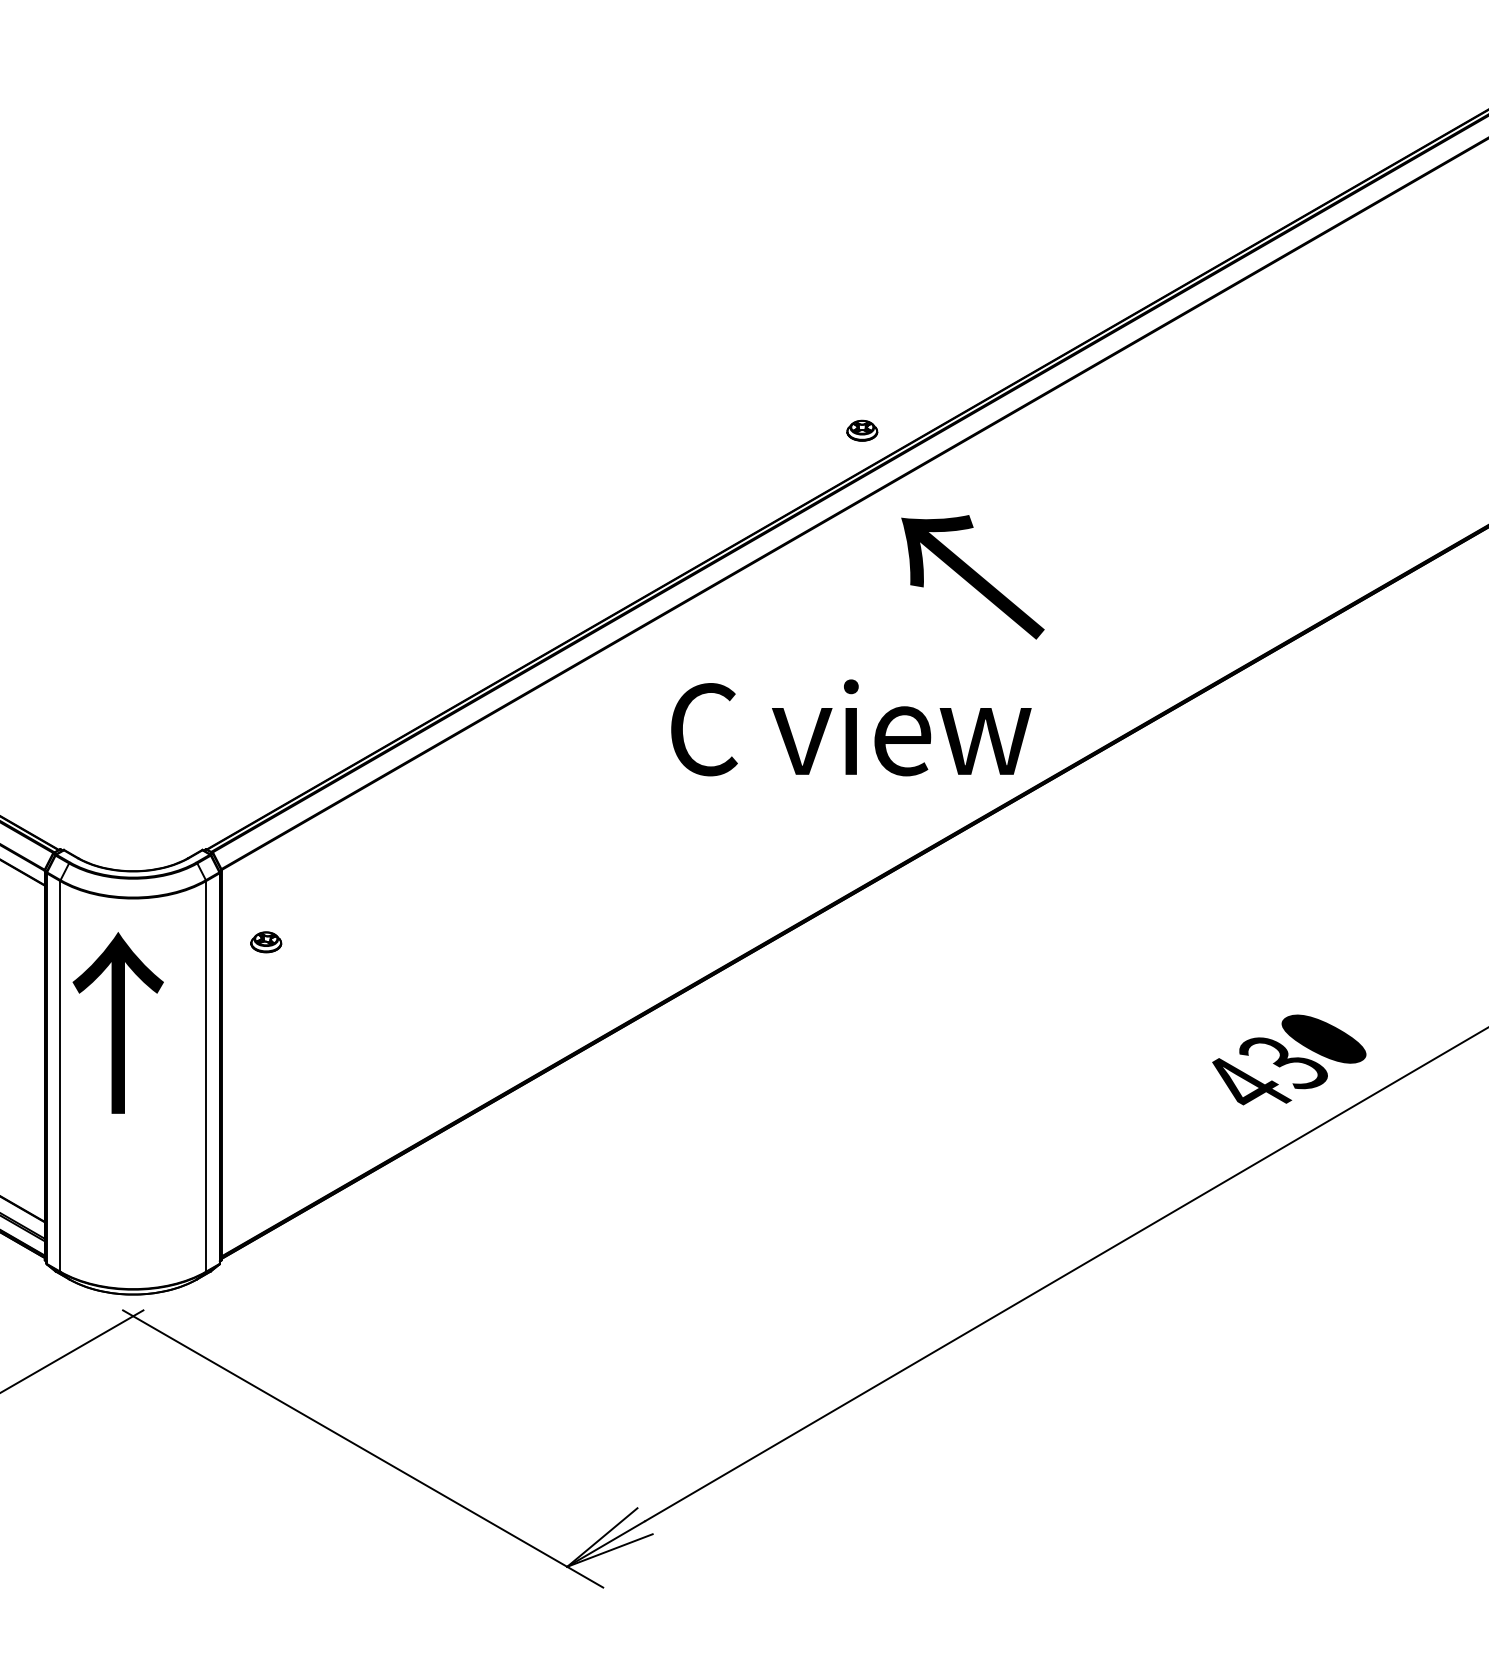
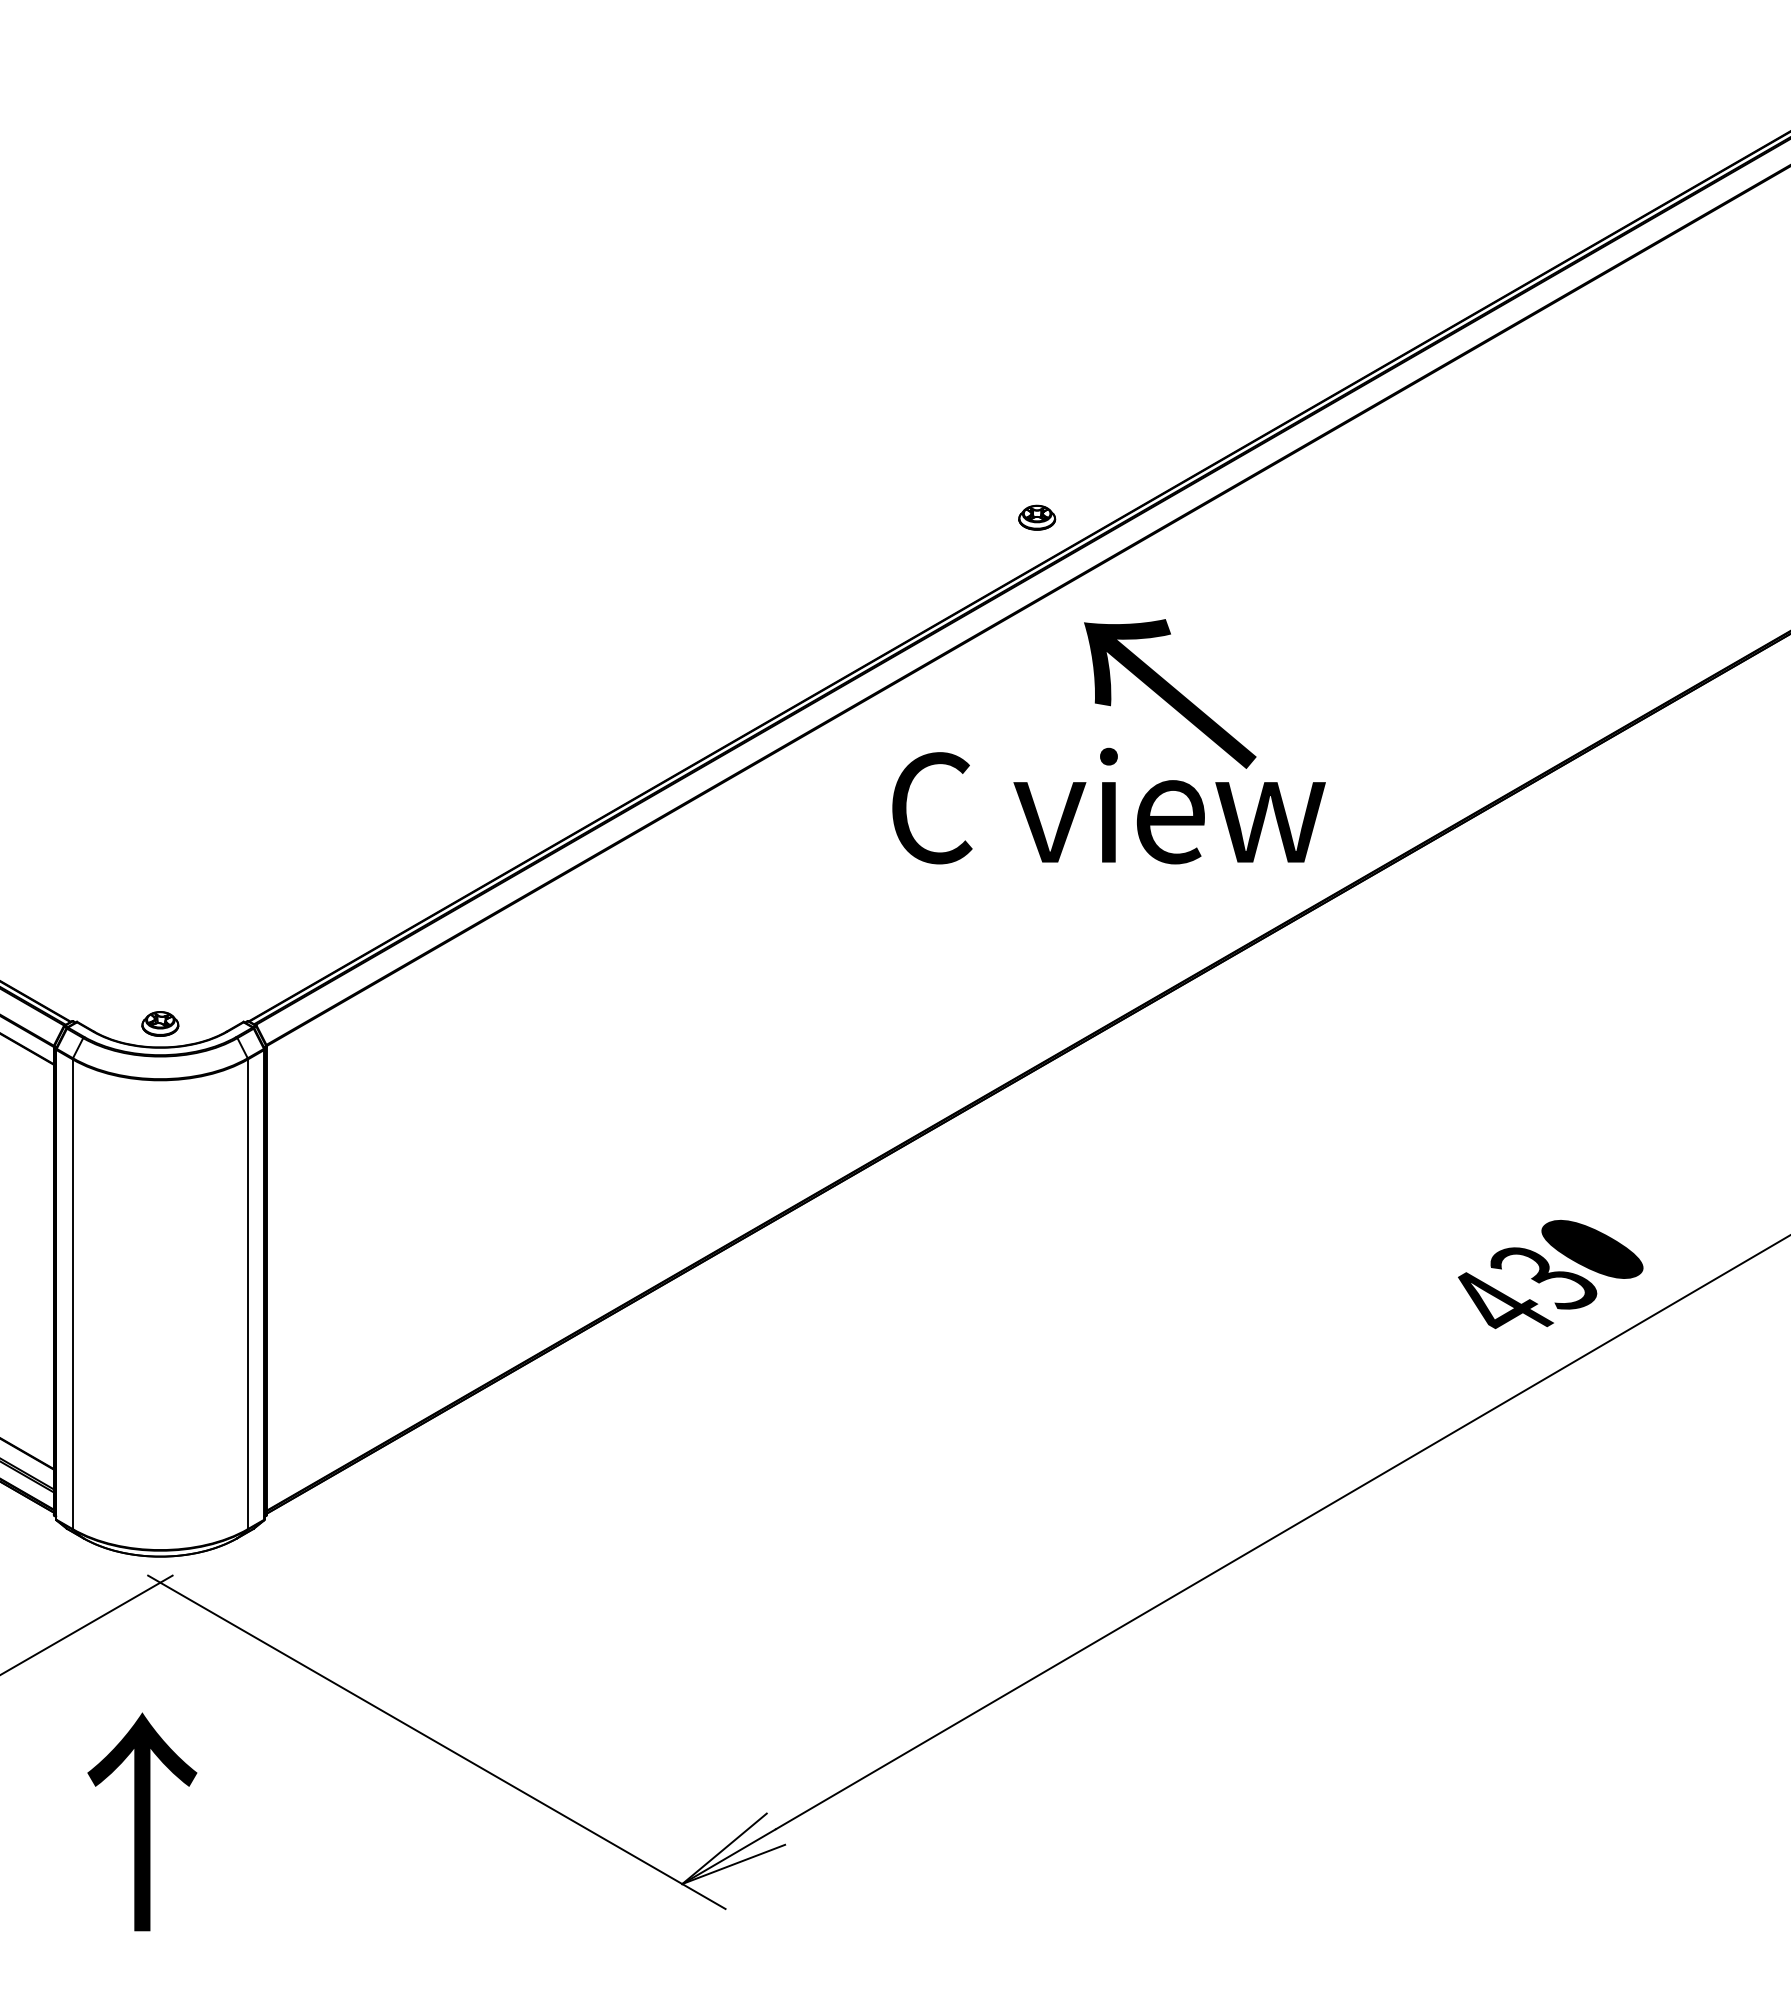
text: (850, 727) -> (1108, 805), moved
part: (266, 941) -> (160, 1023), moved
text: (118, 1022) -> (142, 1821), moved

